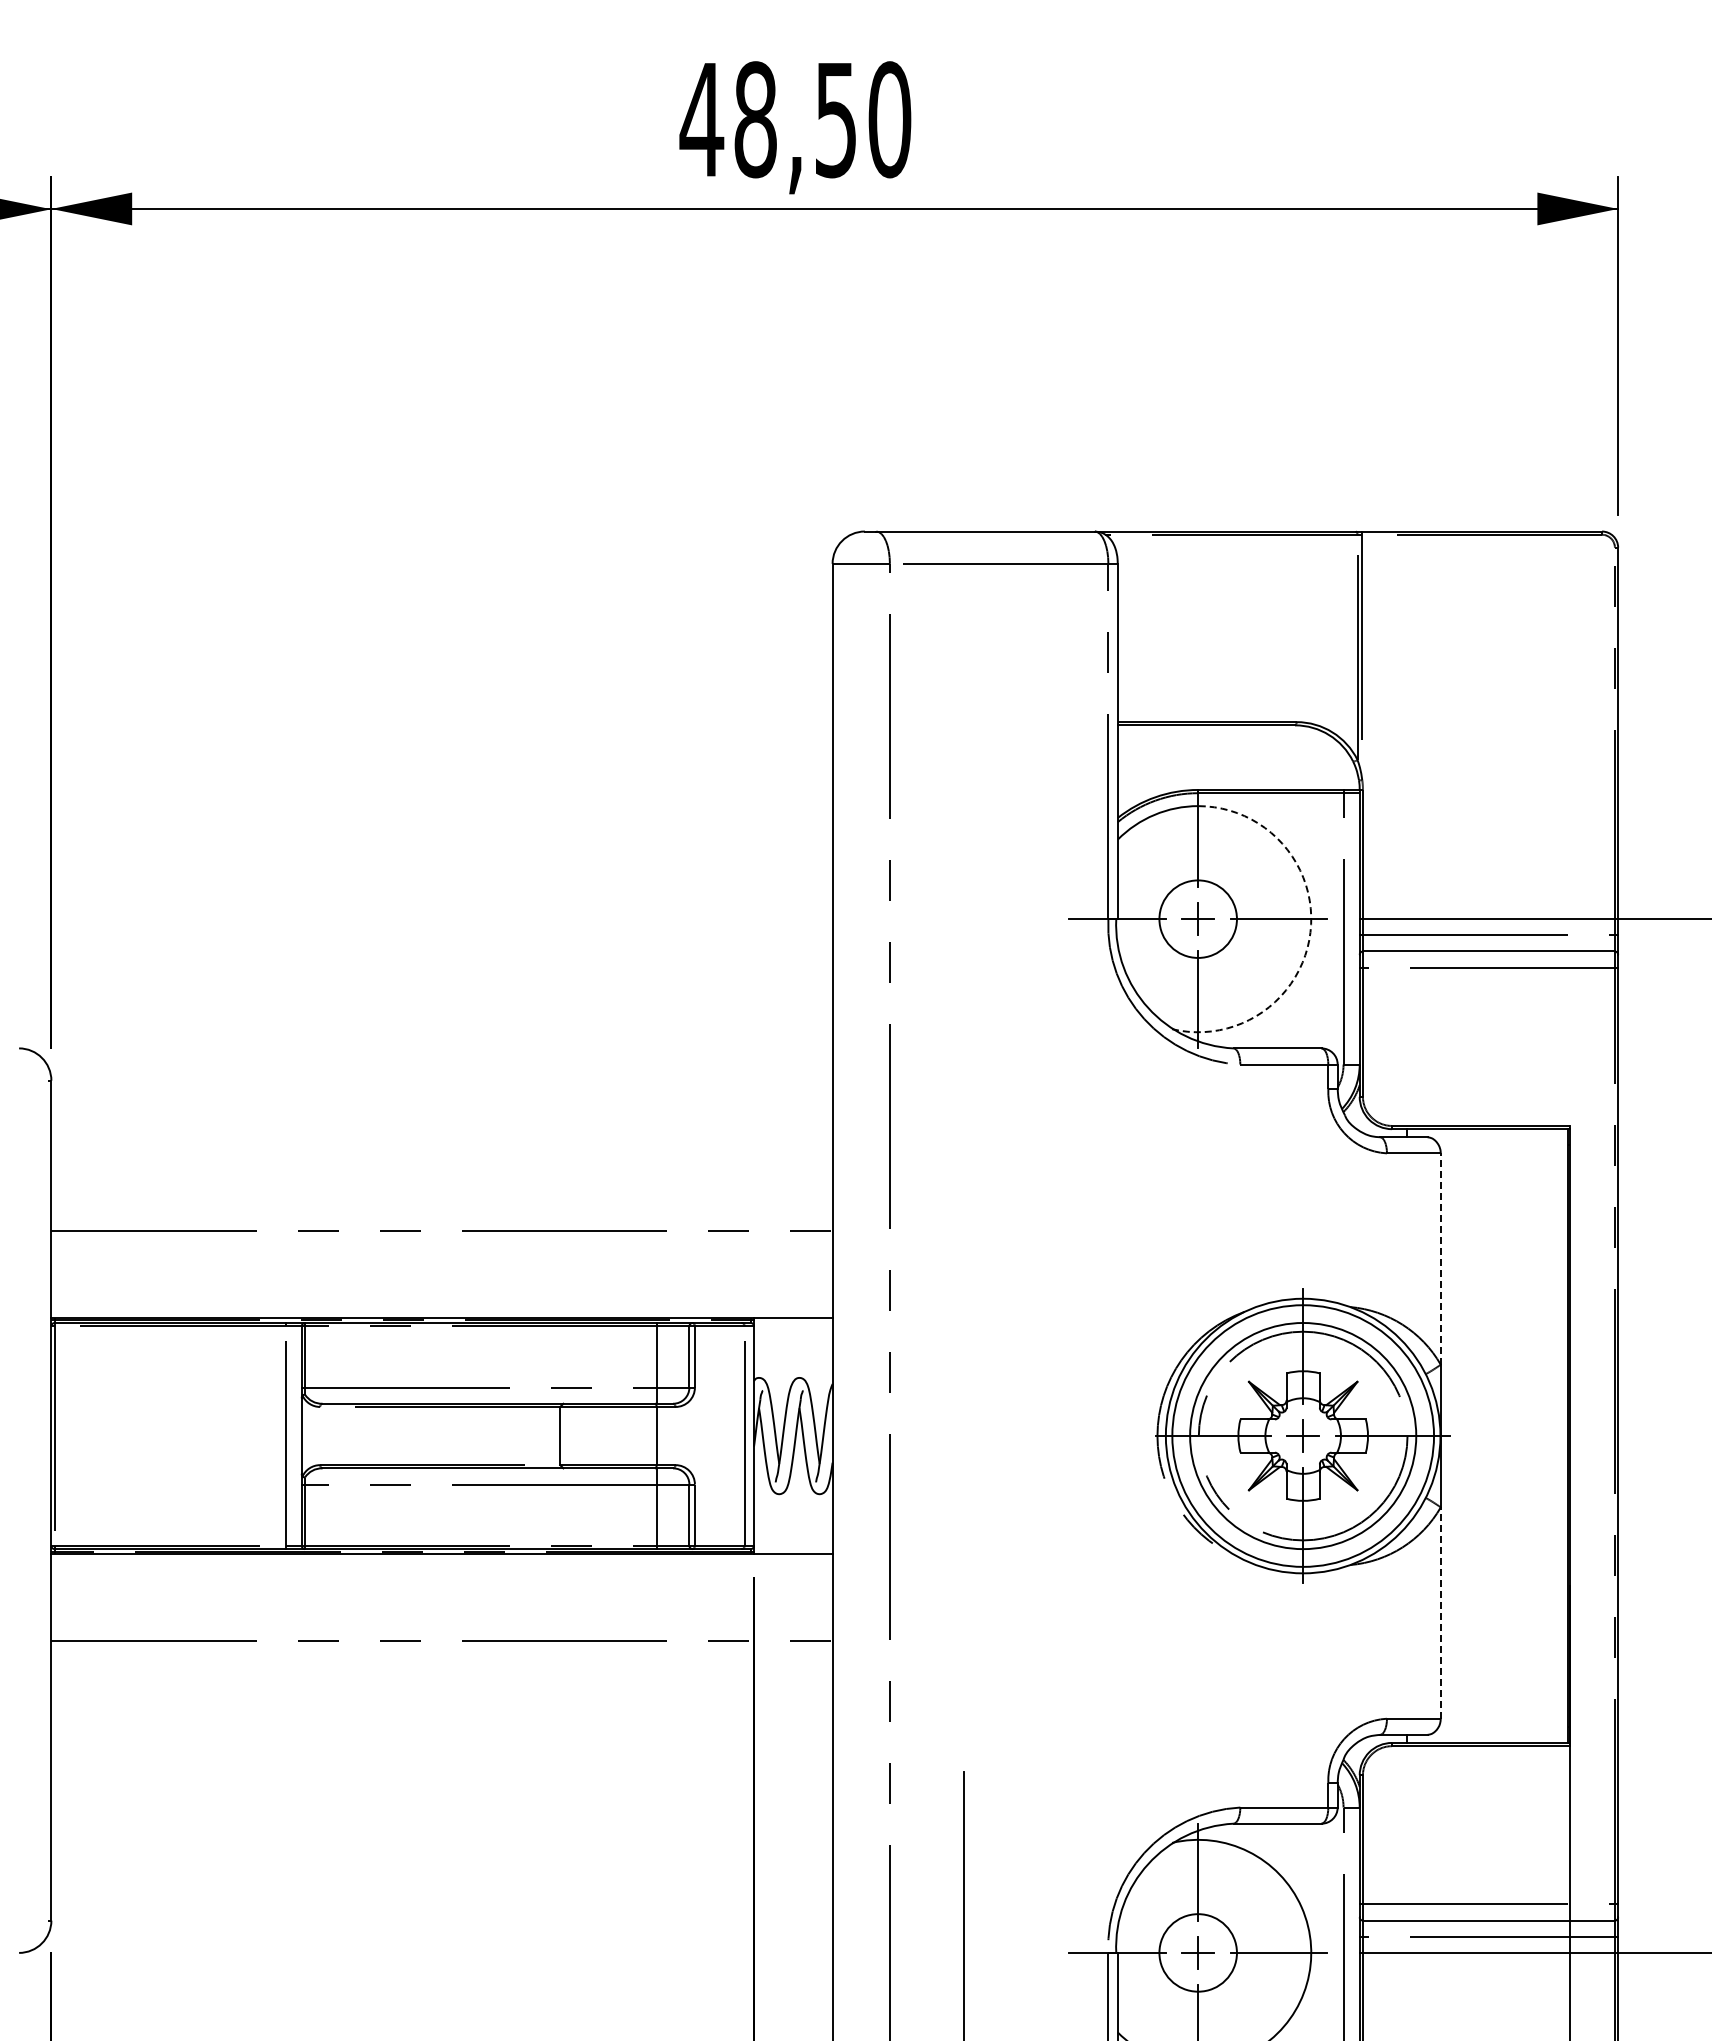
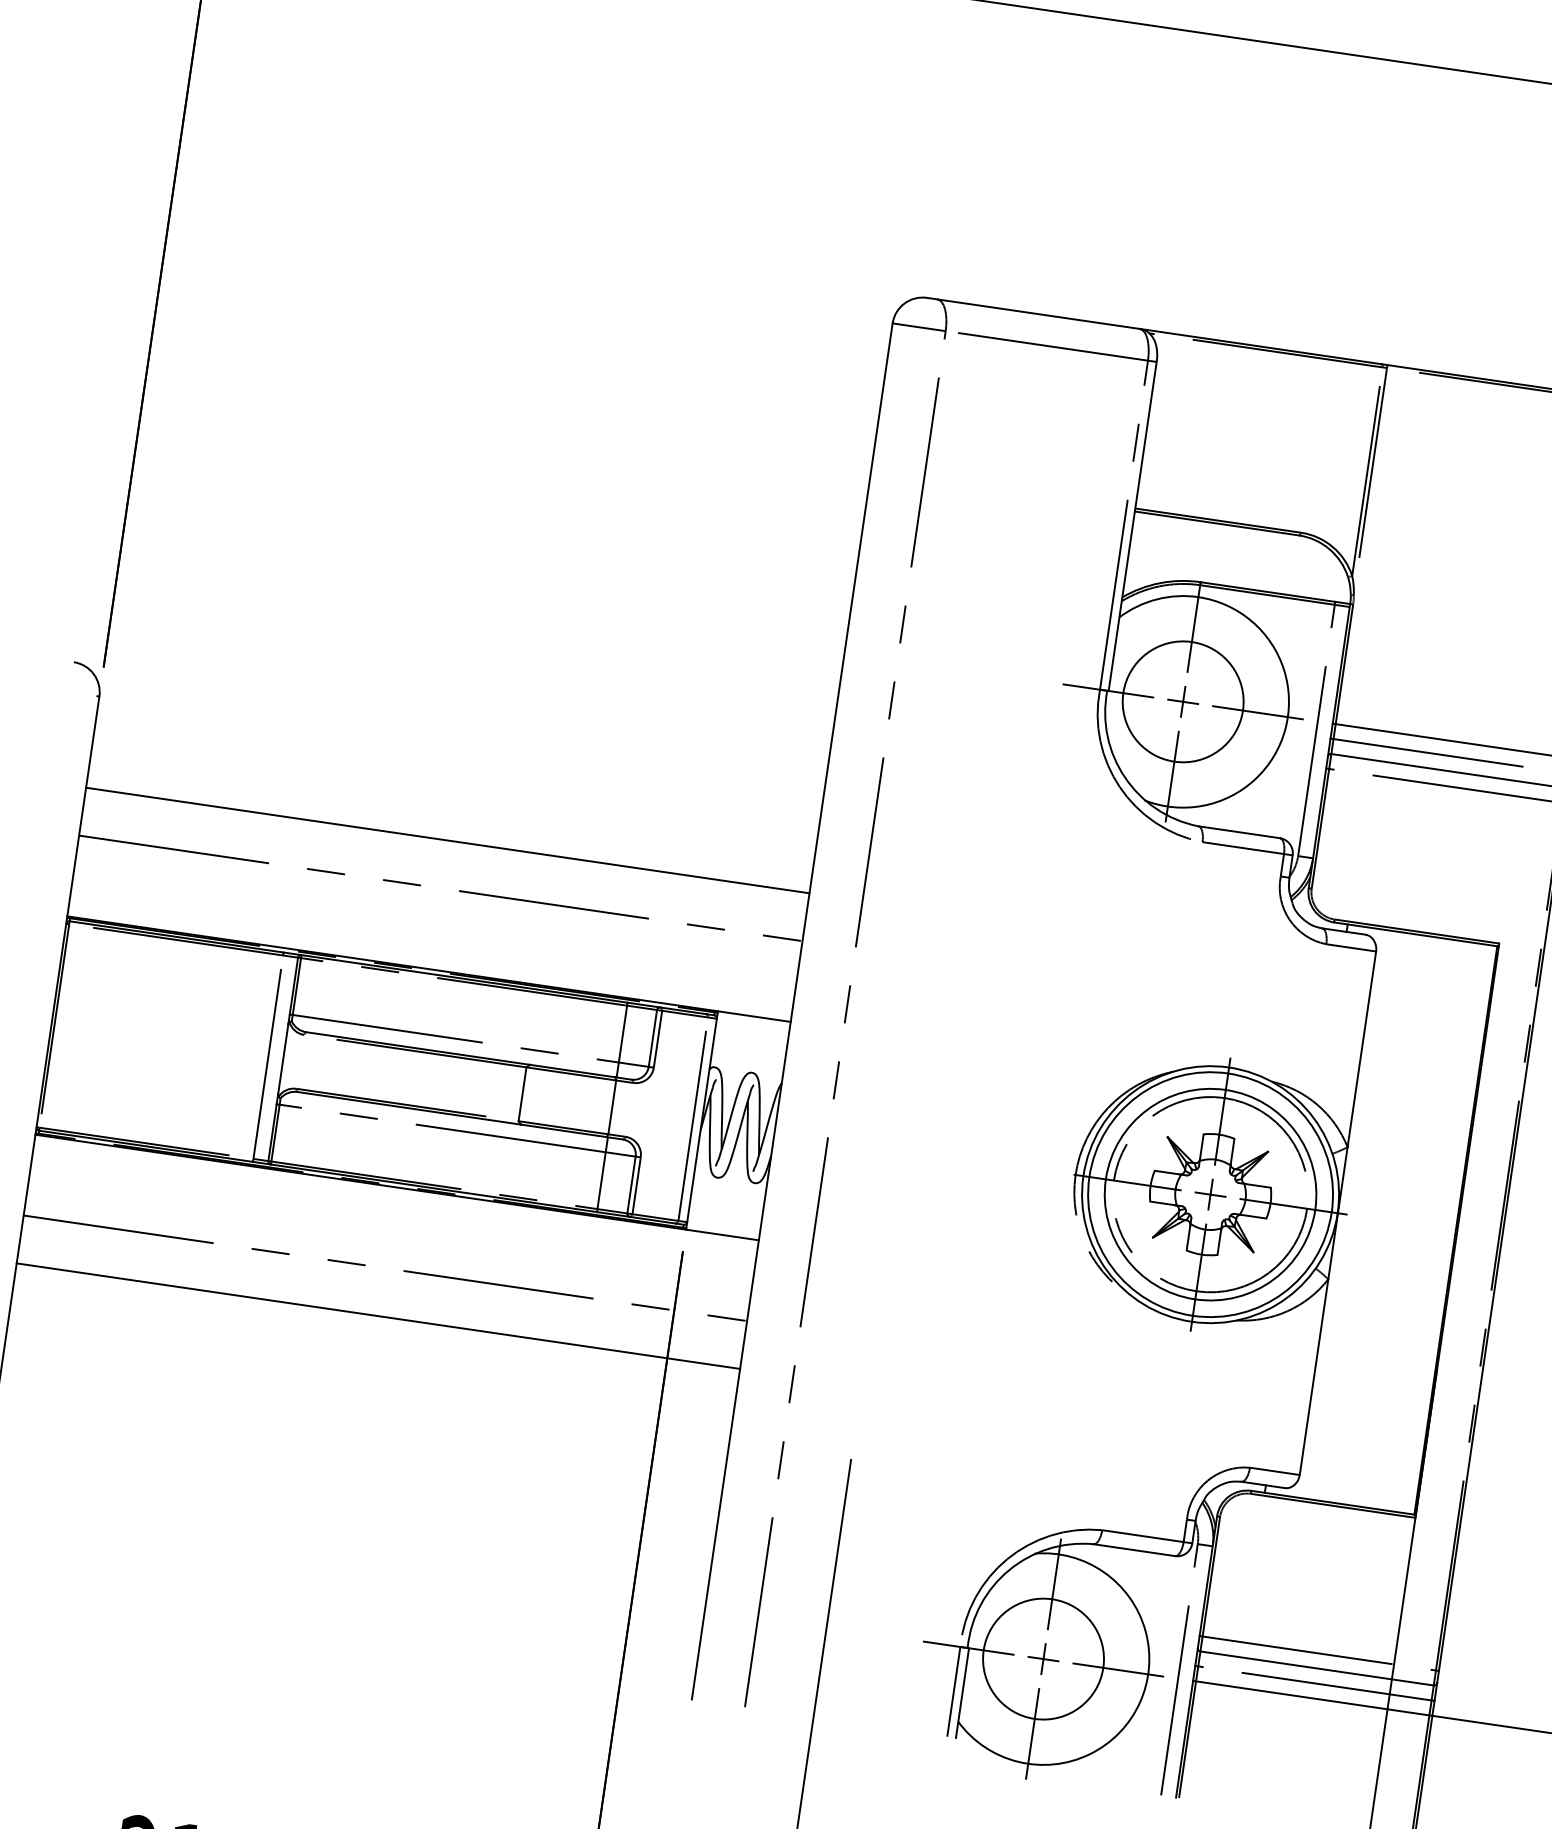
circle: (1197, 918) -> (1182, 701), size x1.67
arc: (1310, 932) -> (1285, 729), dashed -> solid
line: (441, 1179) -> (447, 840), added
line: (1440, 1259) -> (1361, 1049), dashed -> solid
line: (1440, 1613) -> (1313, 1377), dashed -> solid
line: (441, 1692) -> (378, 1315), added
circle: (1197, 1952) -> (1042, 1658), size x1.67

